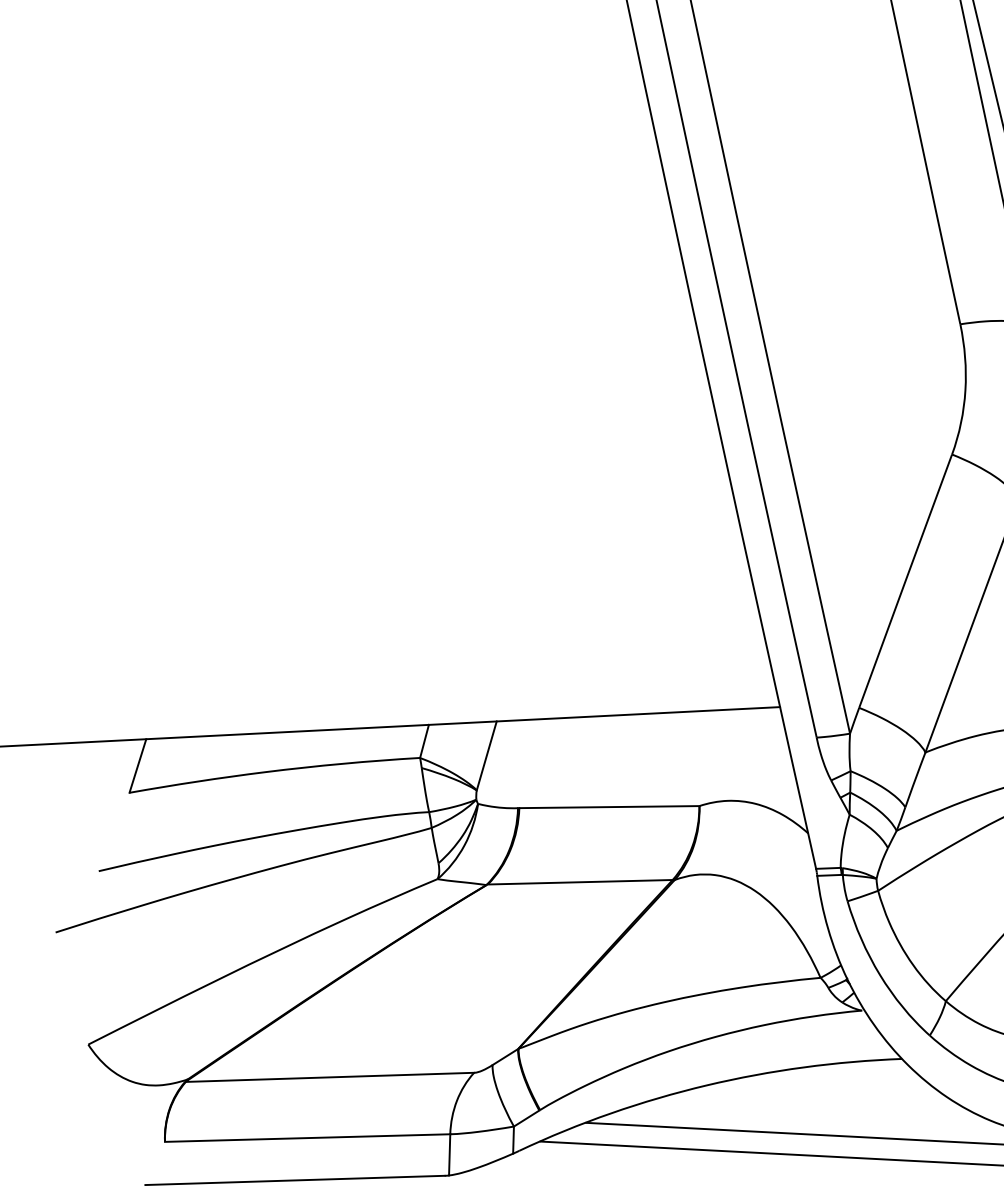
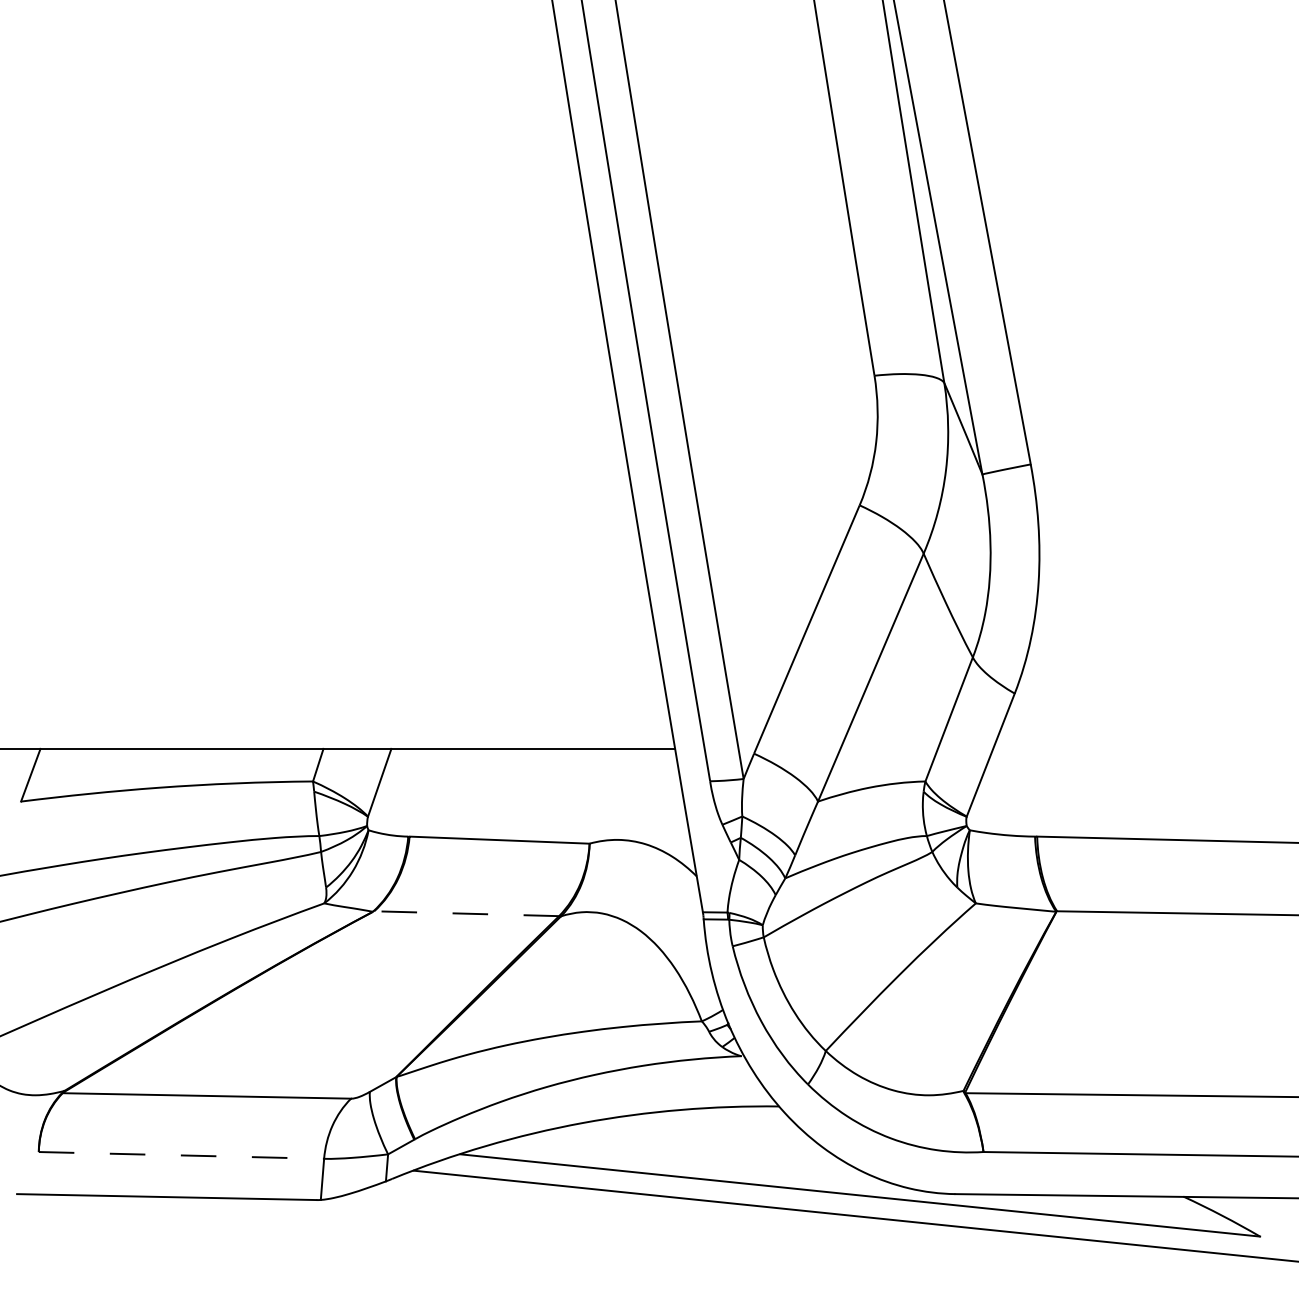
line: (580, 882) -> (466, 913), solid -> dashed
line: (307, 1138) -> (181, 1155), solid -> dashed

